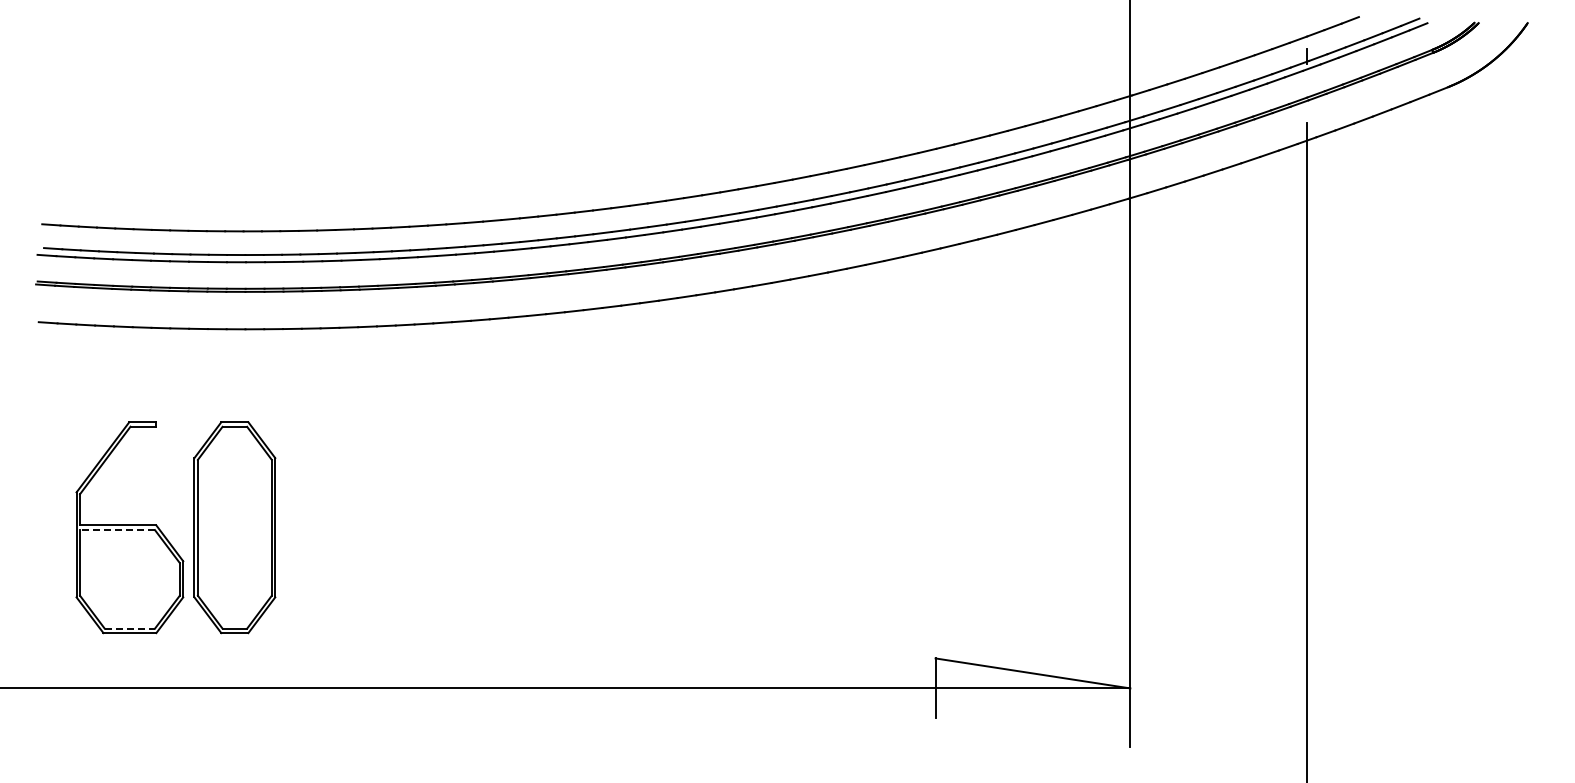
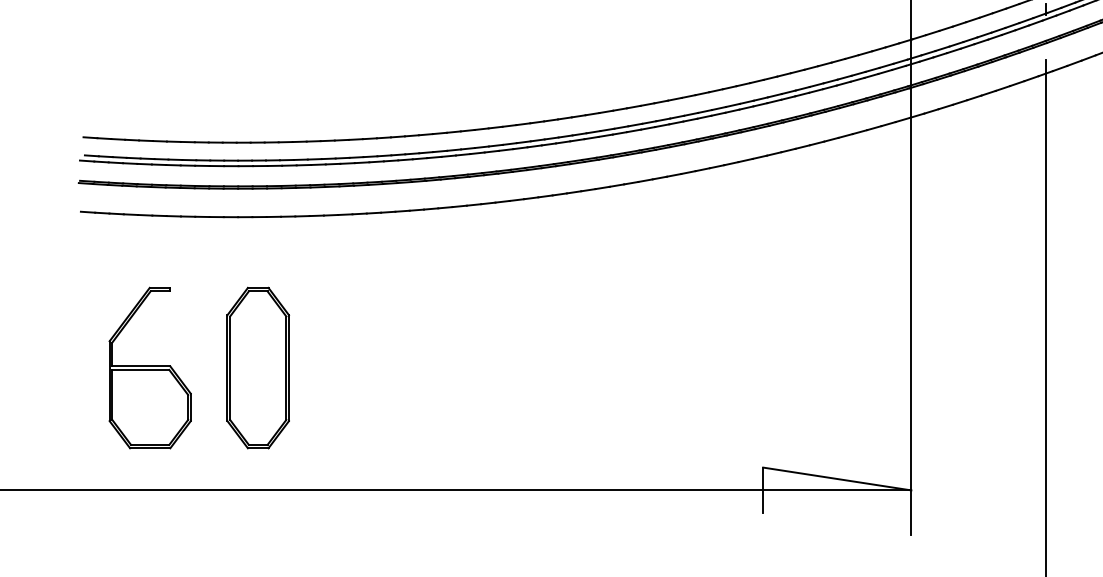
part: (234, 527) -> (257, 367), moved
line: (117, 530) -> (140, 370), dashed -> solid
line: (130, 628) -> (150, 444), dashed -> solid

